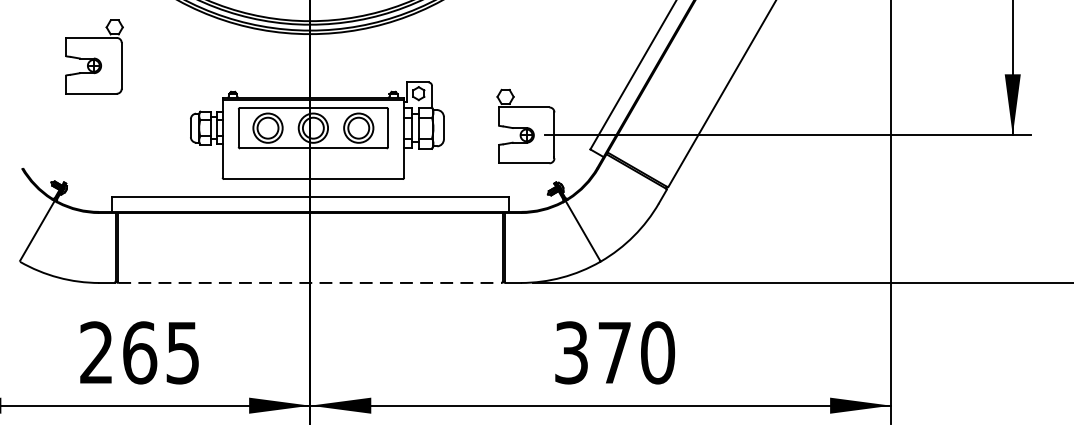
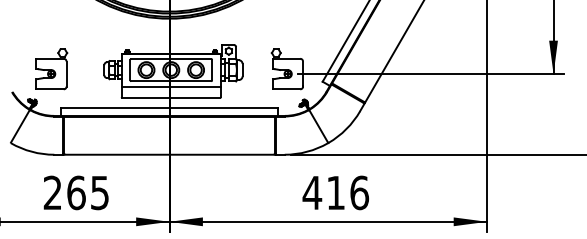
part: (94, 57) -> (51, 69), moved
line: (311, 158) -> (170, 86), added
line: (310, 282) -> (169, 154), dashed -> solid
text: (613, 352) -> (335, 192), 370 -> 416

